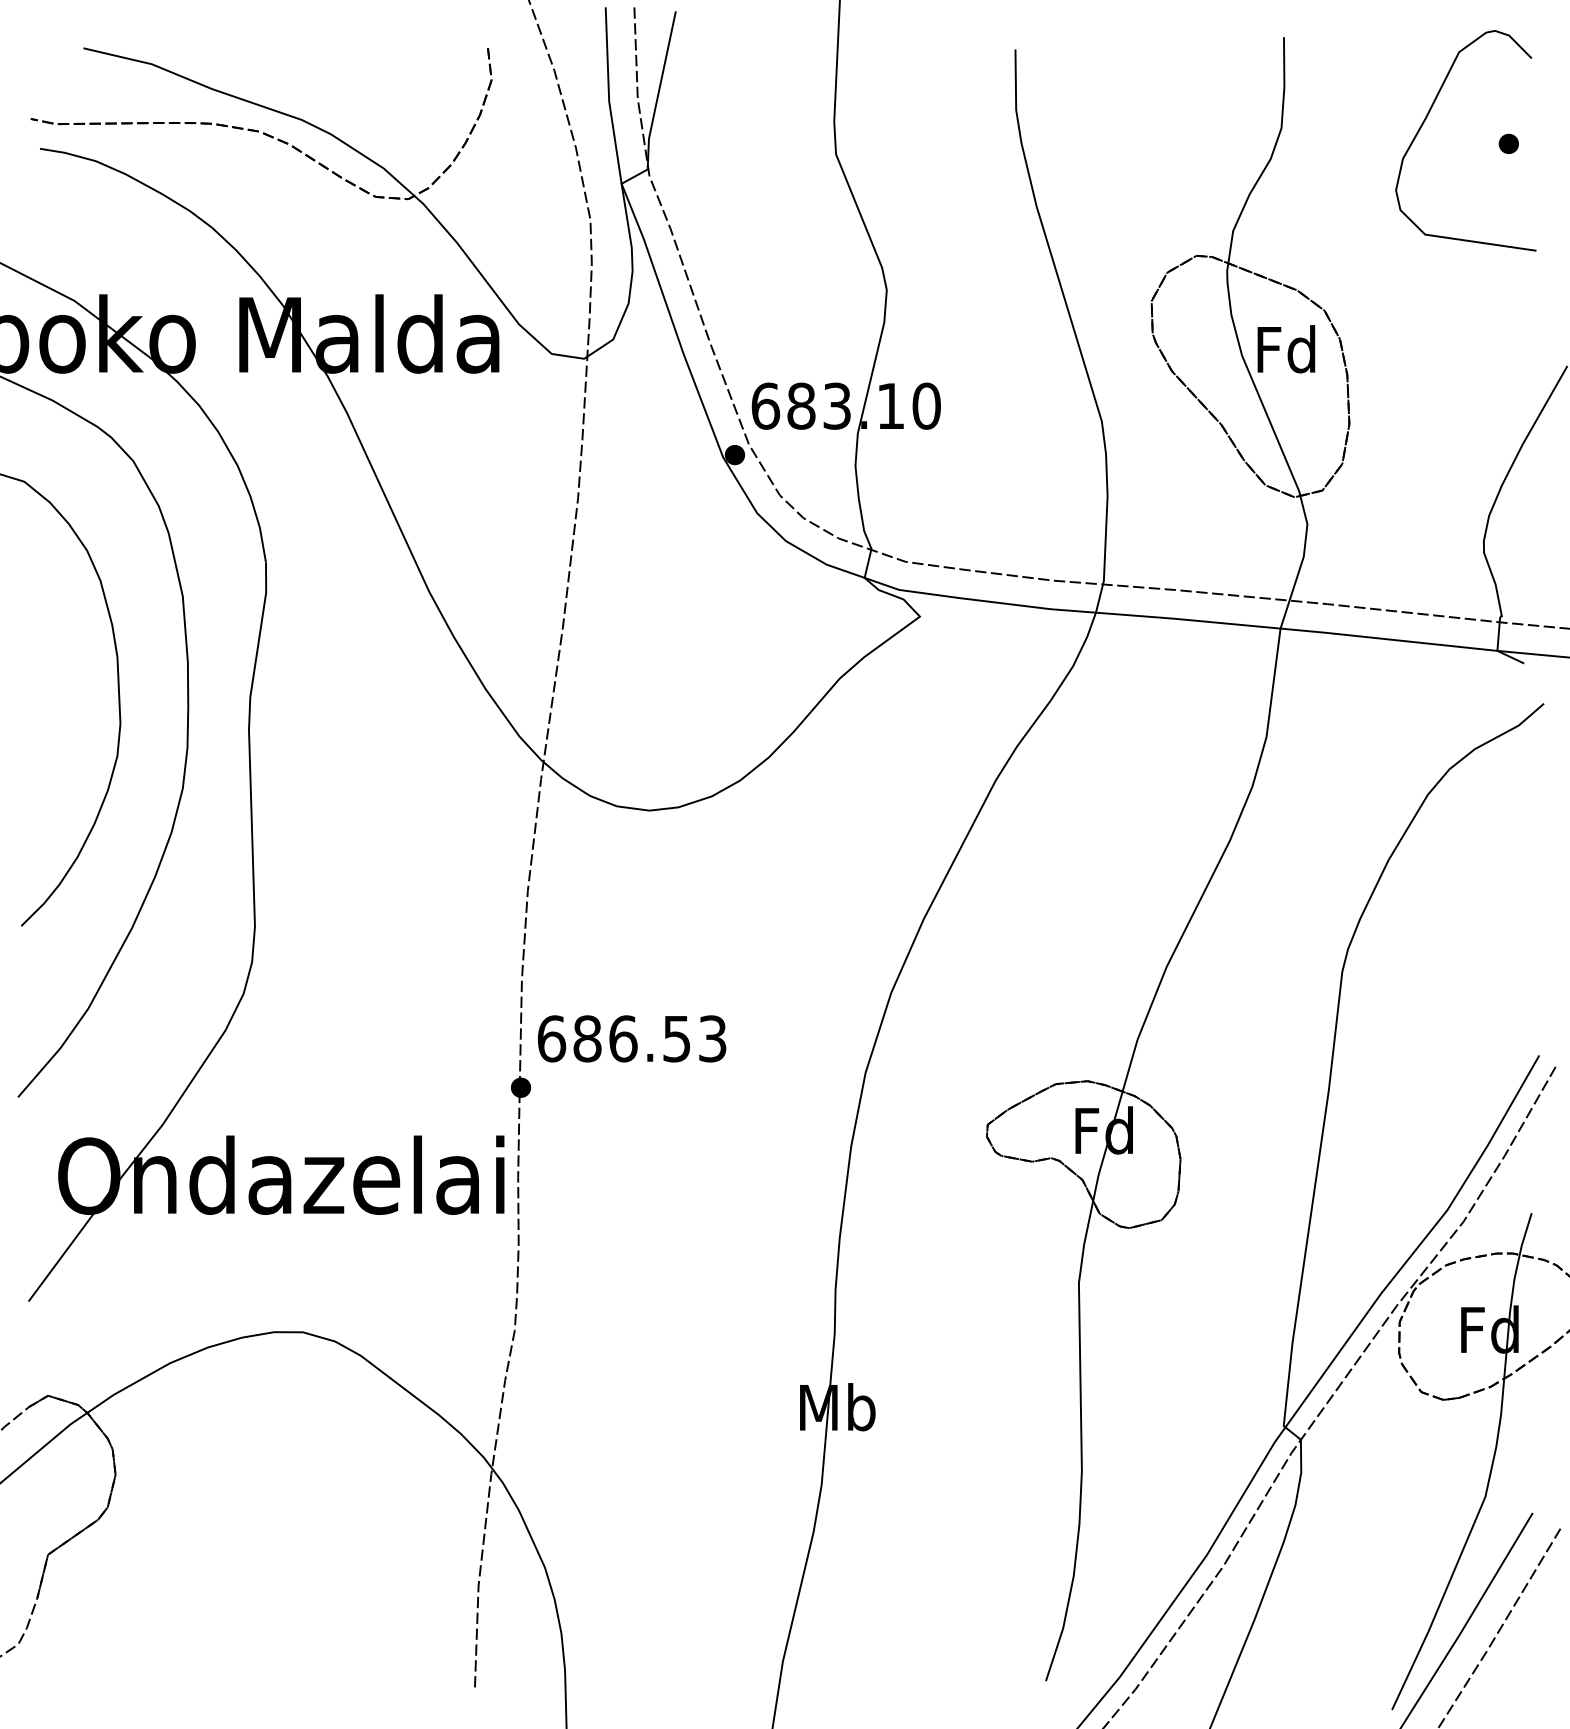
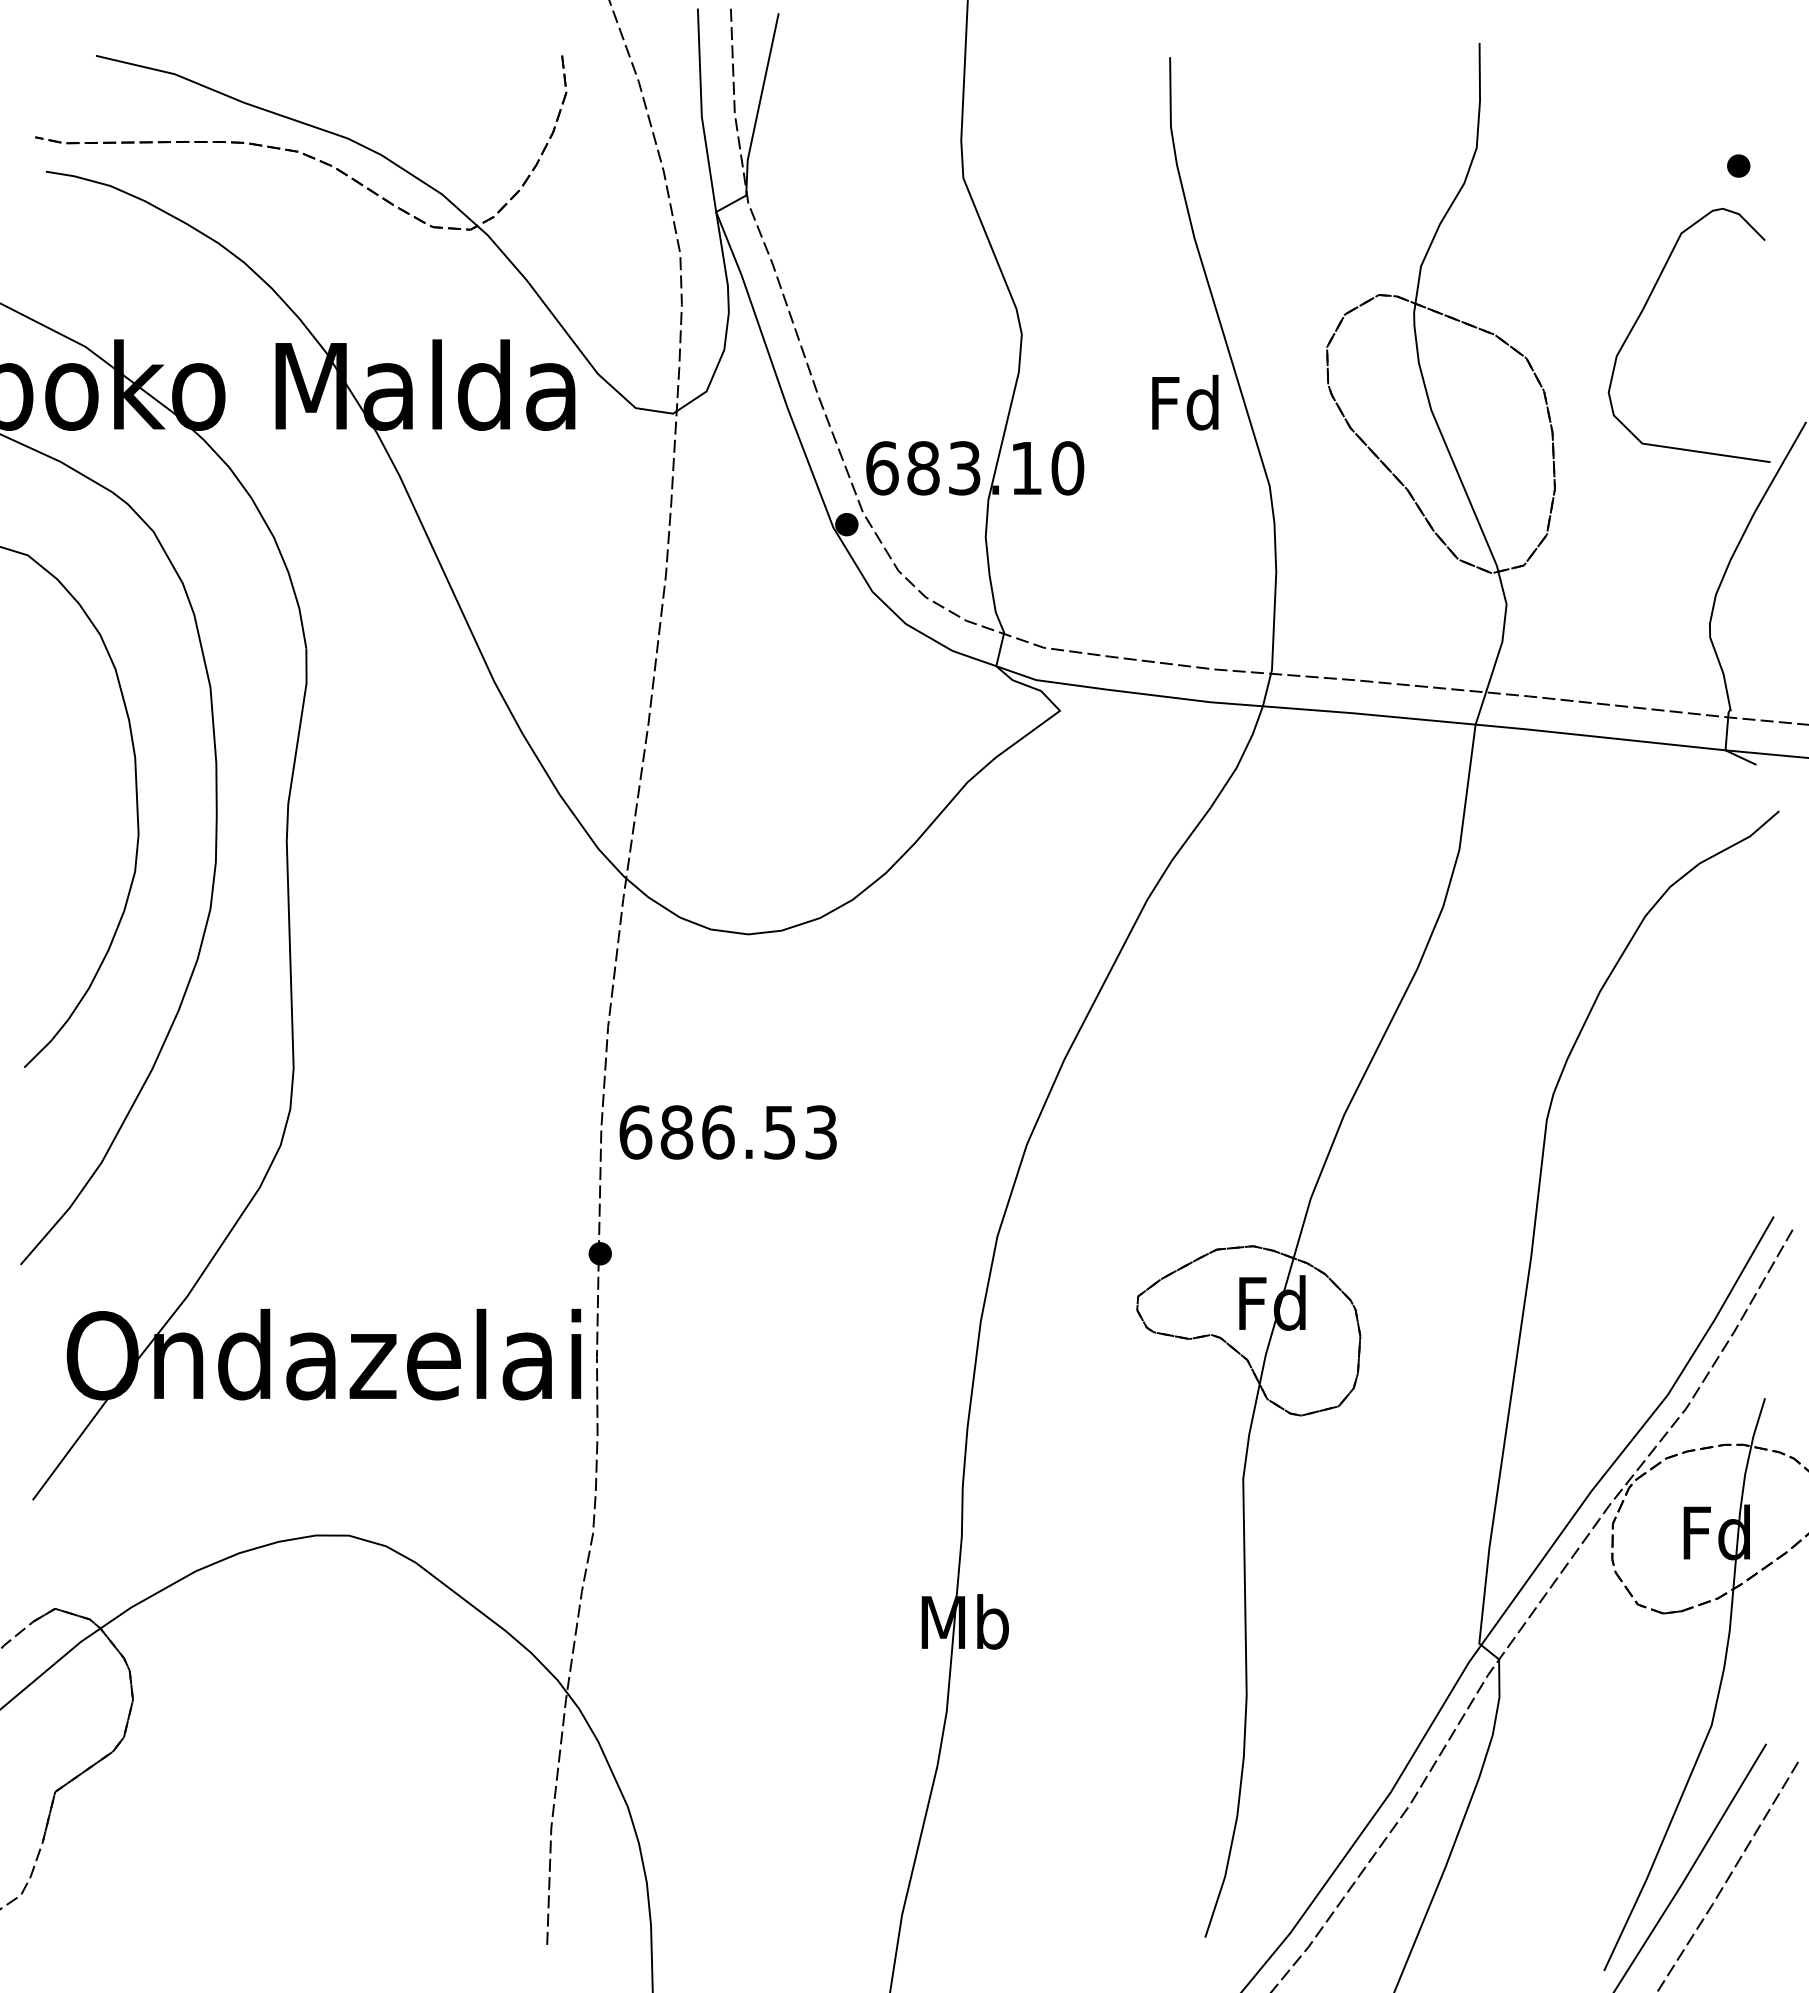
curve: (1427, 118) -> (1644, 309), moved
text: (1286, 349) -> (1185, 402), moved
text: (631, 1038) -> (727, 1132), moved

